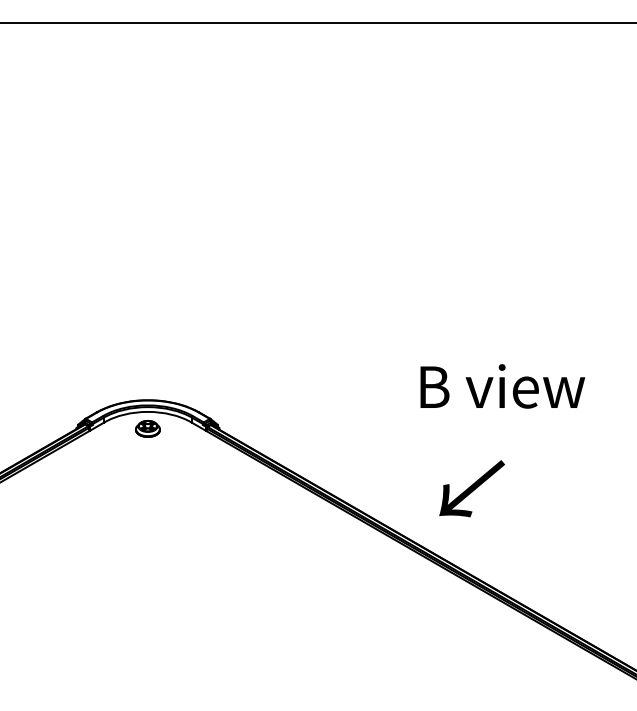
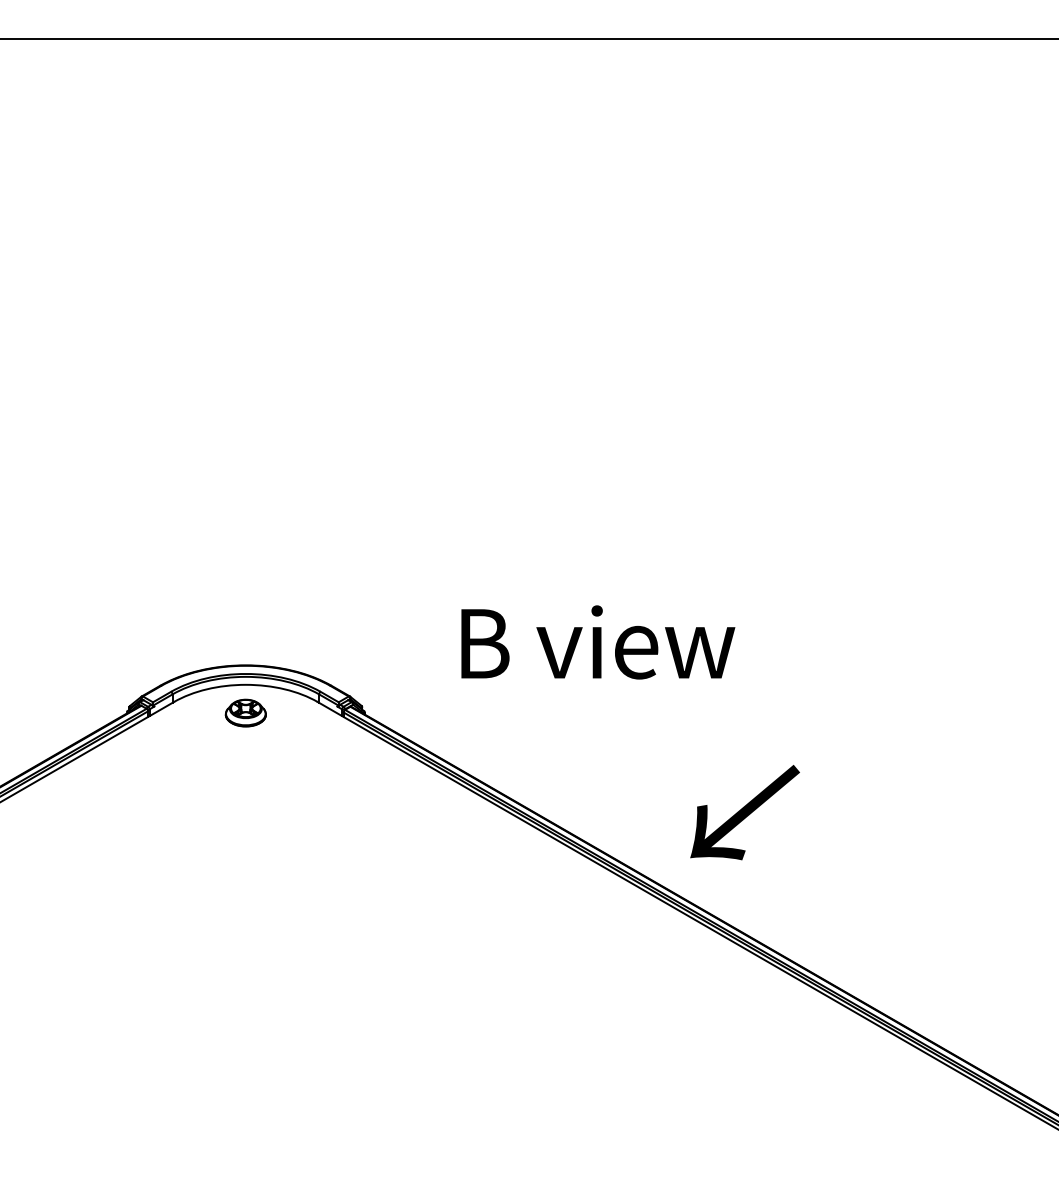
text: (502, 386) -> (597, 642), moved
text: (471, 488) -> (744, 812), moved

